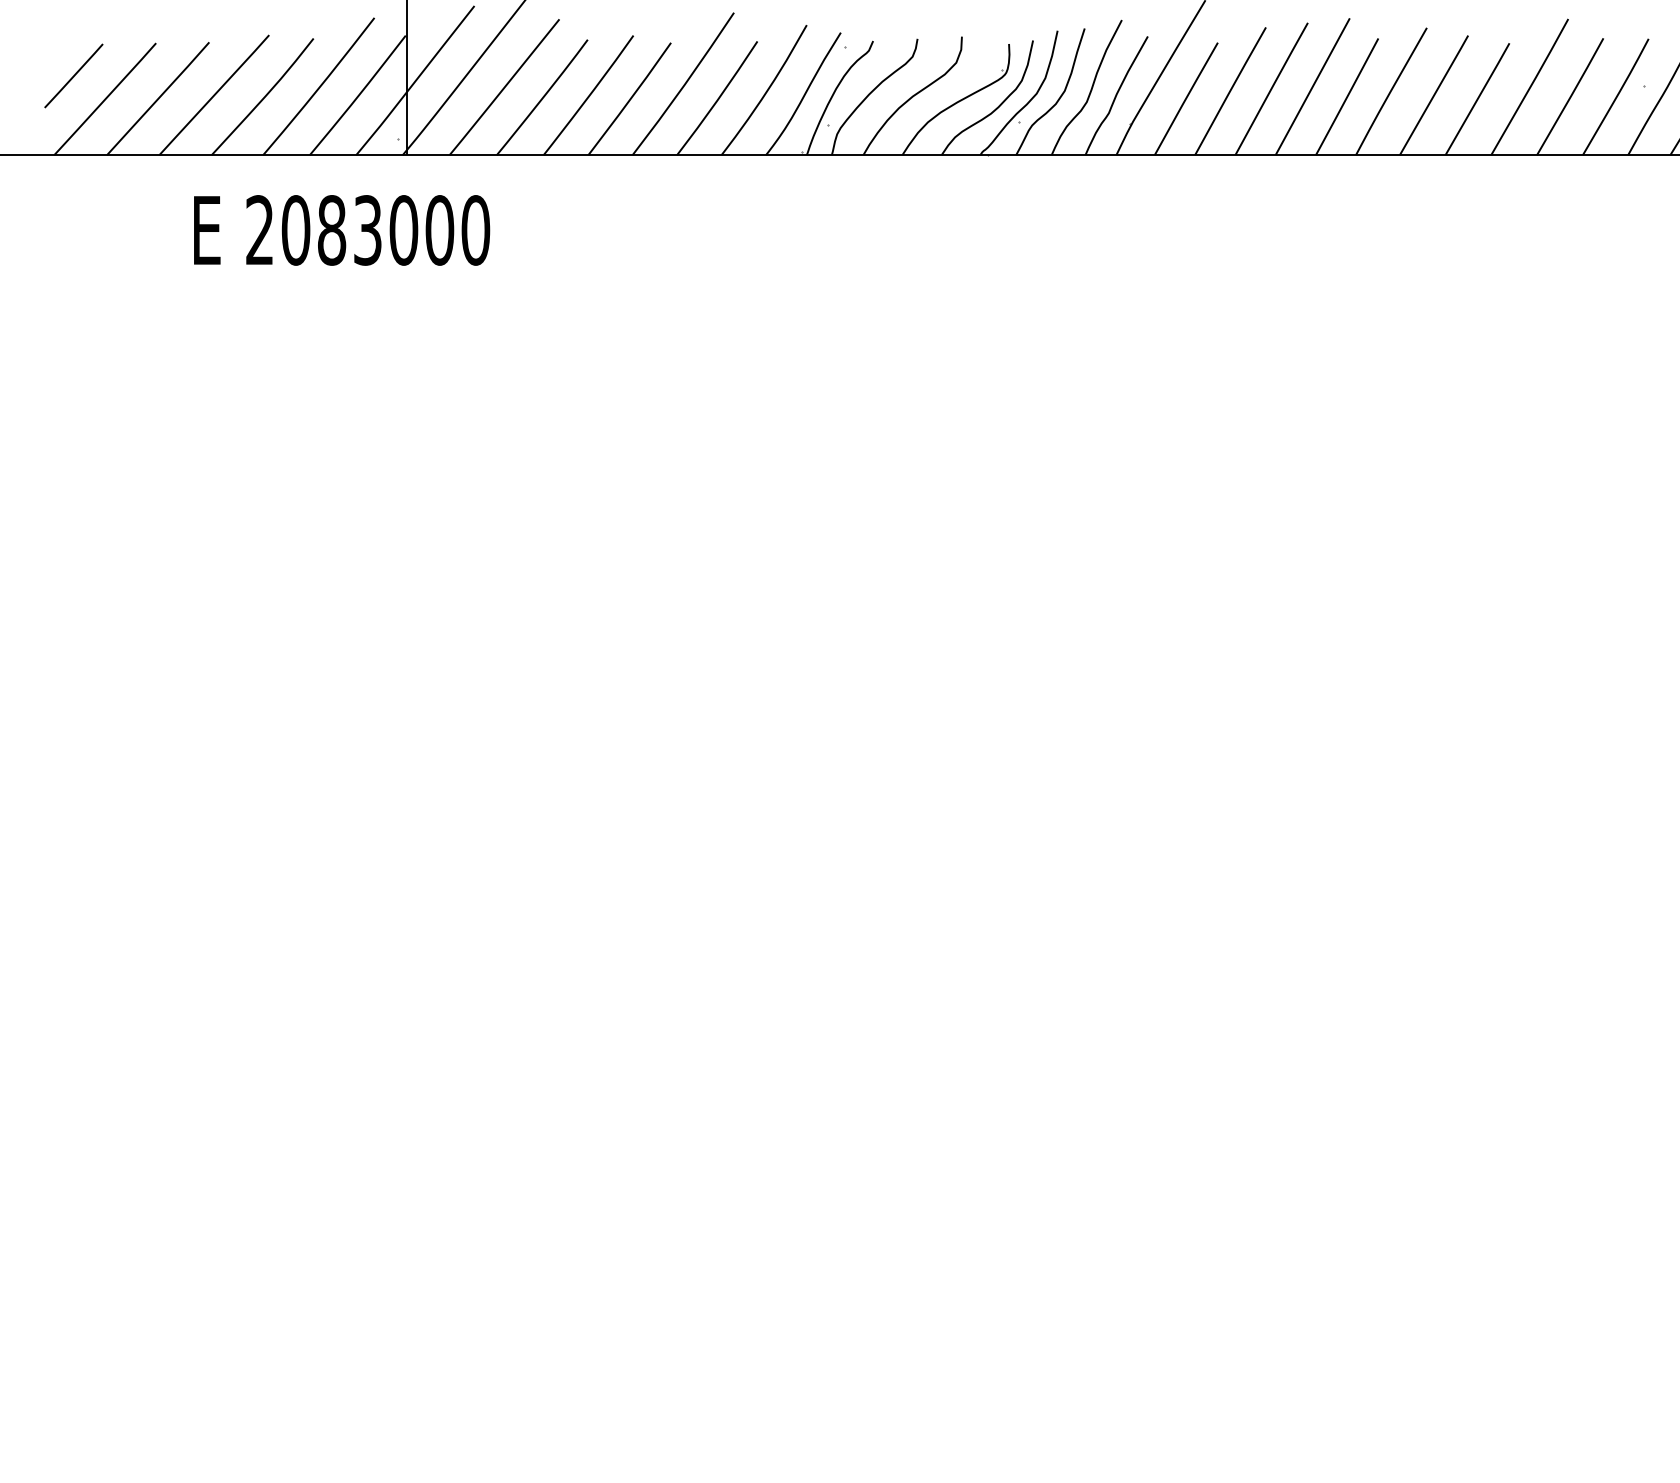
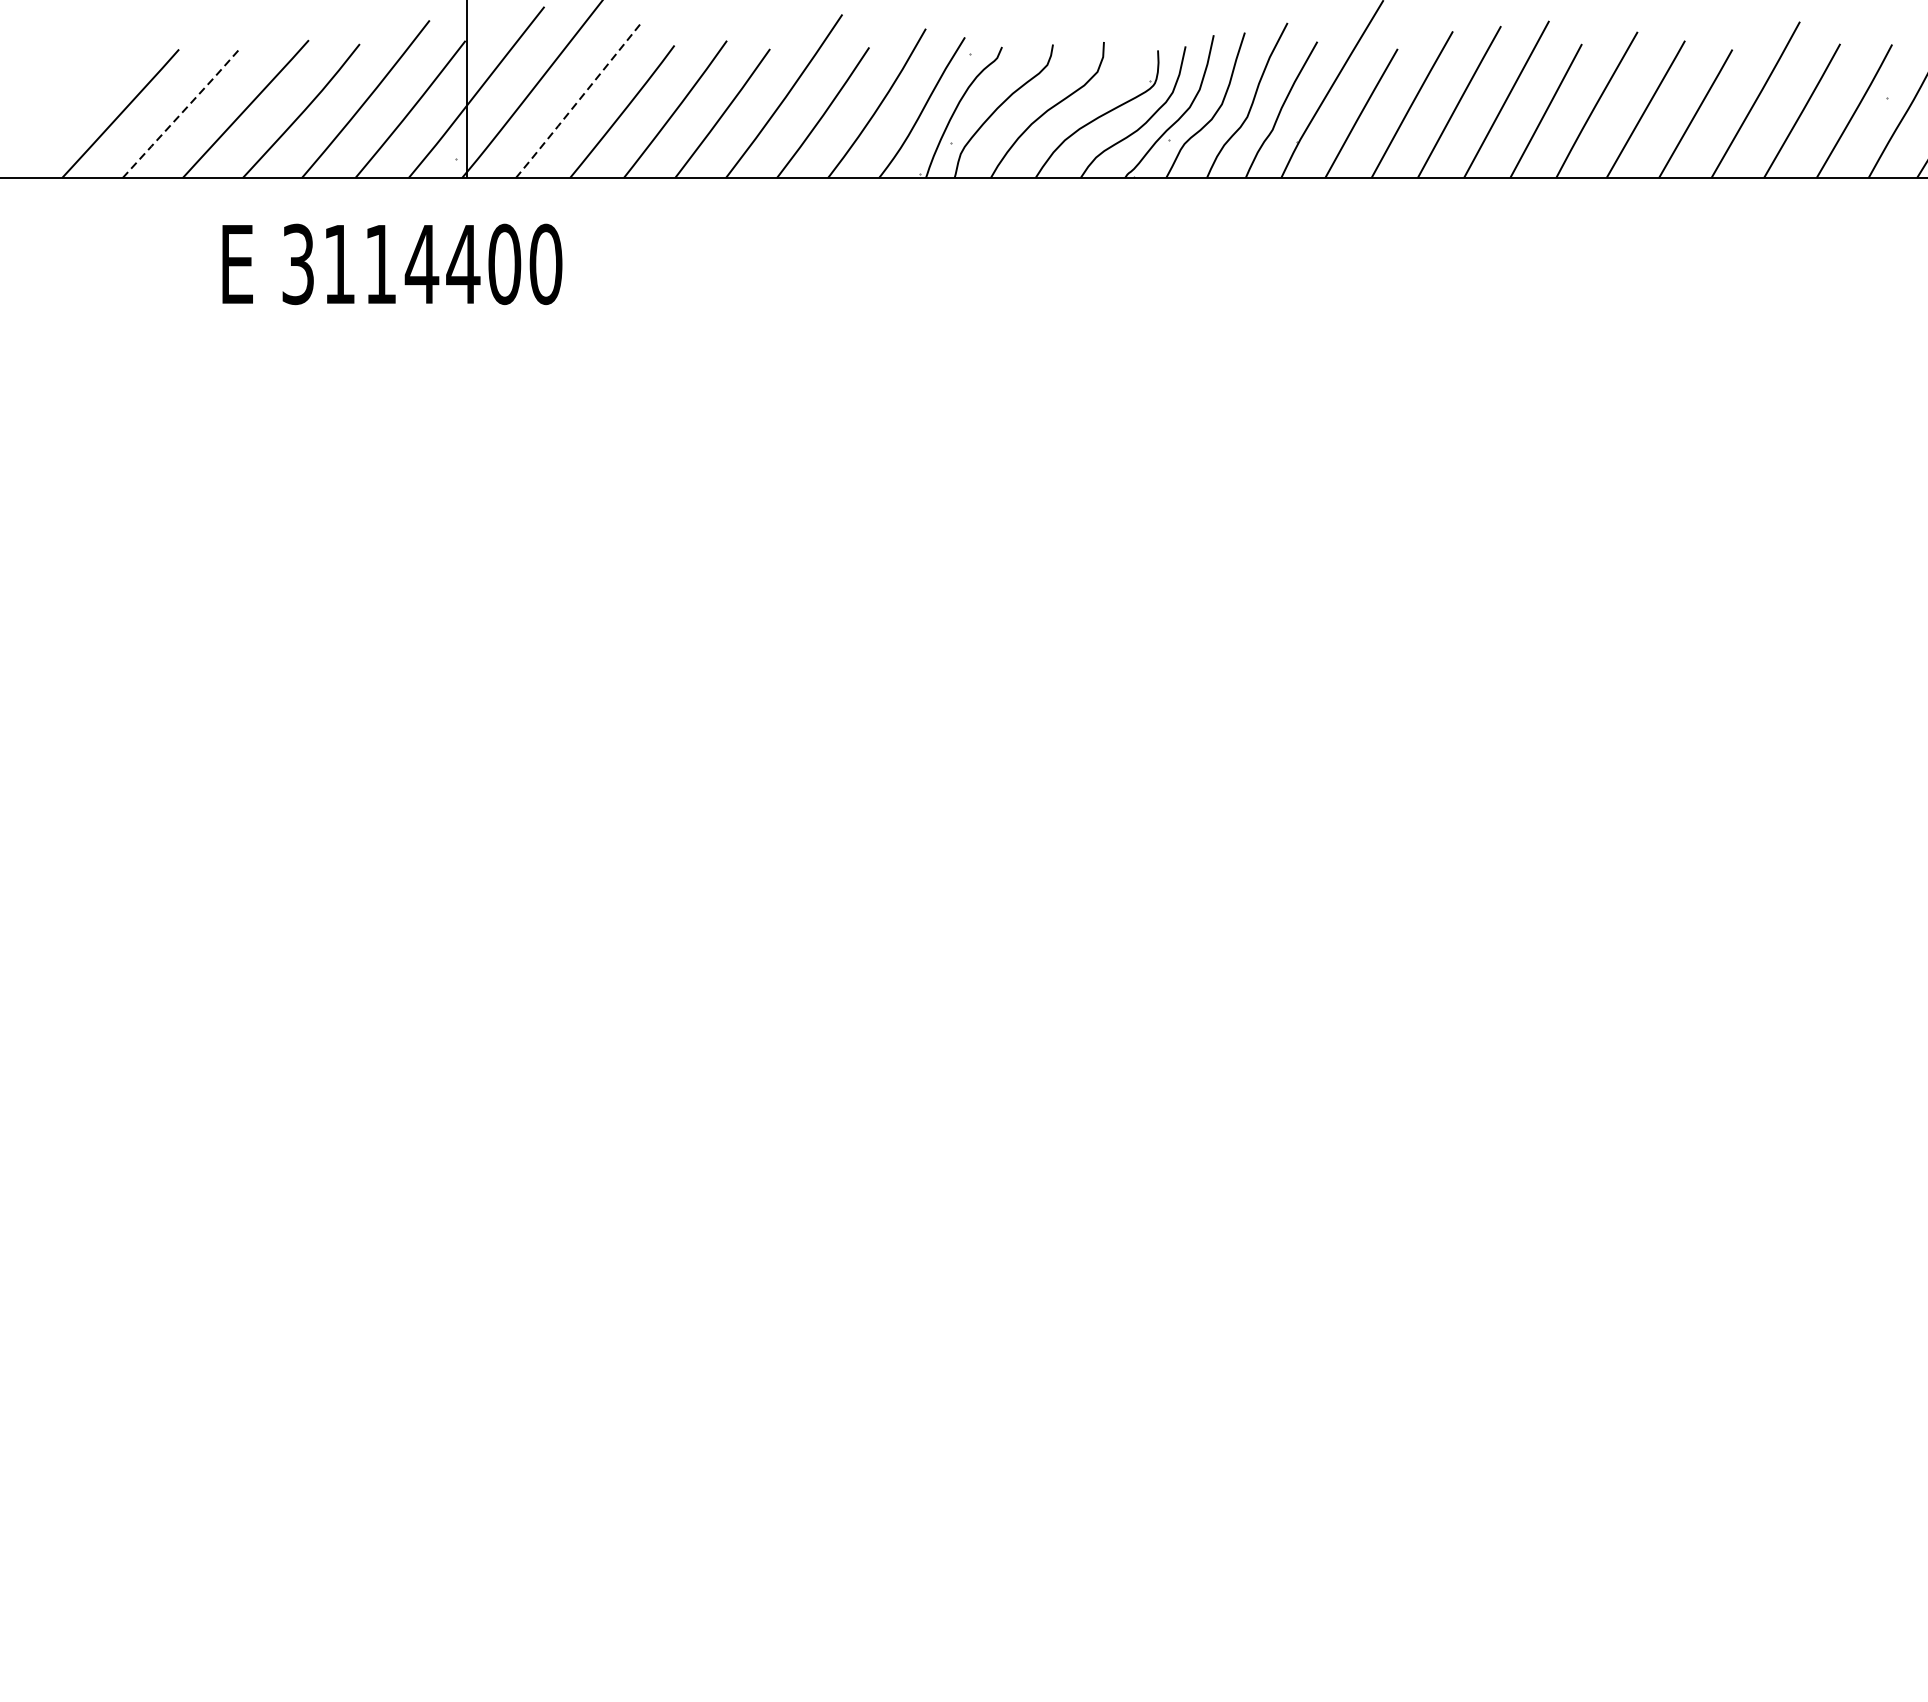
line: (73, 75) -> (84, 86), removed
line: (504, 88) -> (578, 101), solid -> dashed
line: (158, 98) -> (181, 112), solid -> dashed
text: (332, 230) -> (381, 264), 2083000 -> 3114400

